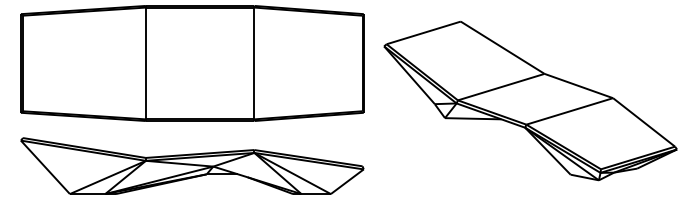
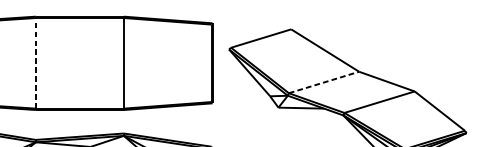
line: (145, 63) -> (35, 63), solid -> dashed
line: (501, 86) -> (324, 81), solid -> dashed

